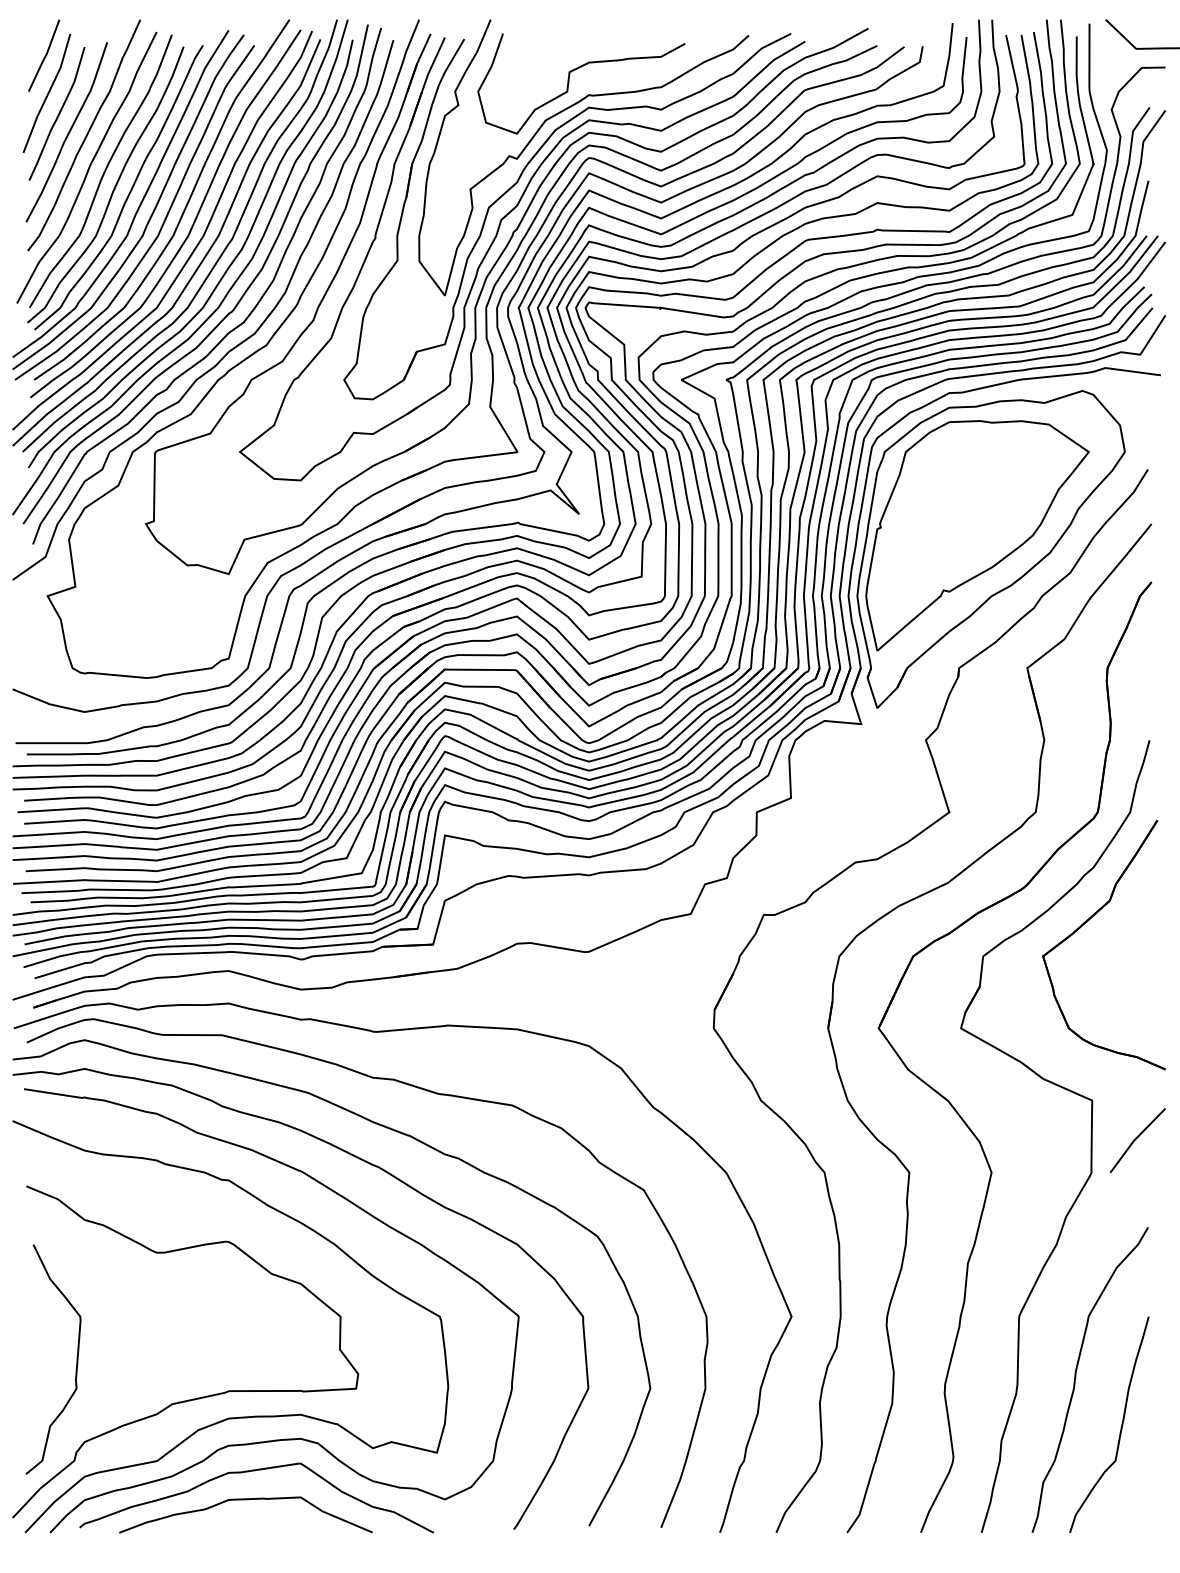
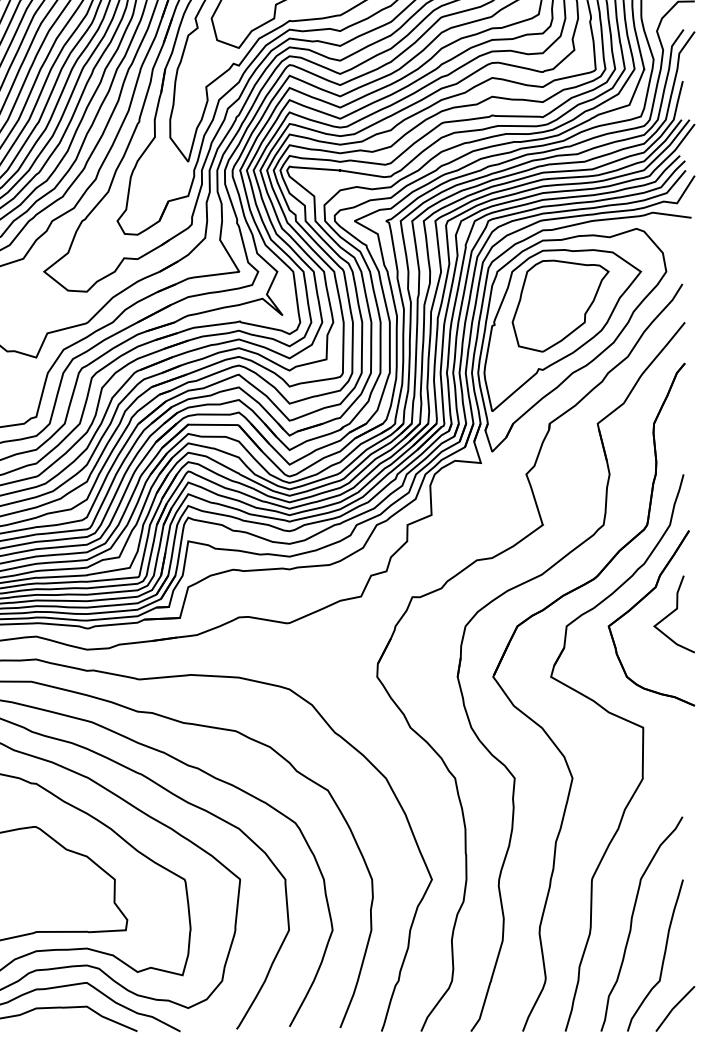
part: (974, 500) -> (560, 305), added
curve: (1133, 937) -> (672, 613), added
line: (1136, 1139) -> (674, 1008), moved

